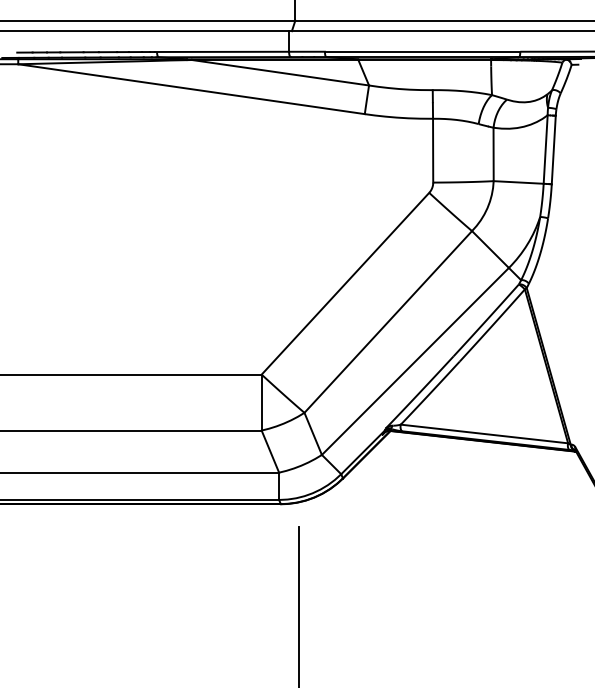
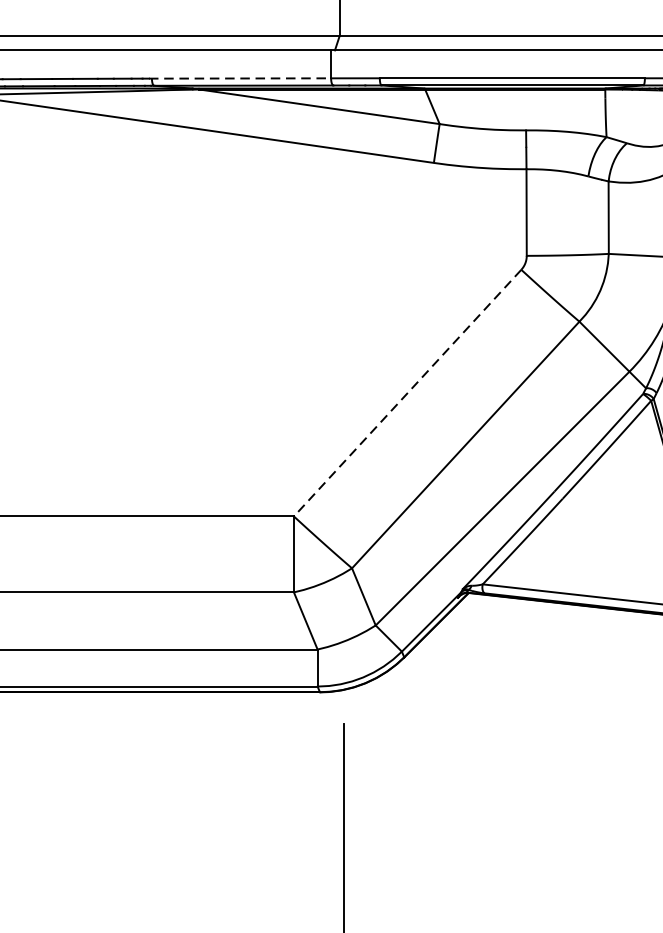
line: (222, 51) -> (240, 77), solid -> dashed
line: (345, 283) -> (407, 392), solid -> dashed

